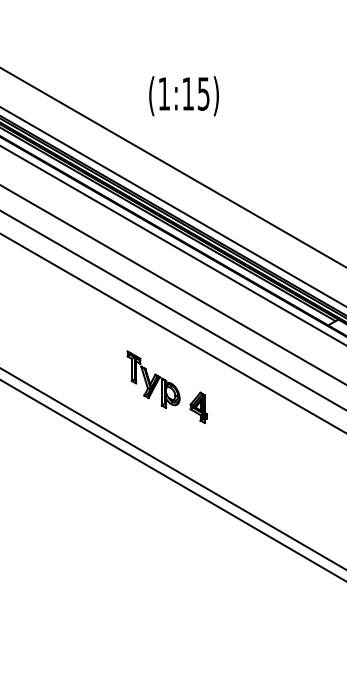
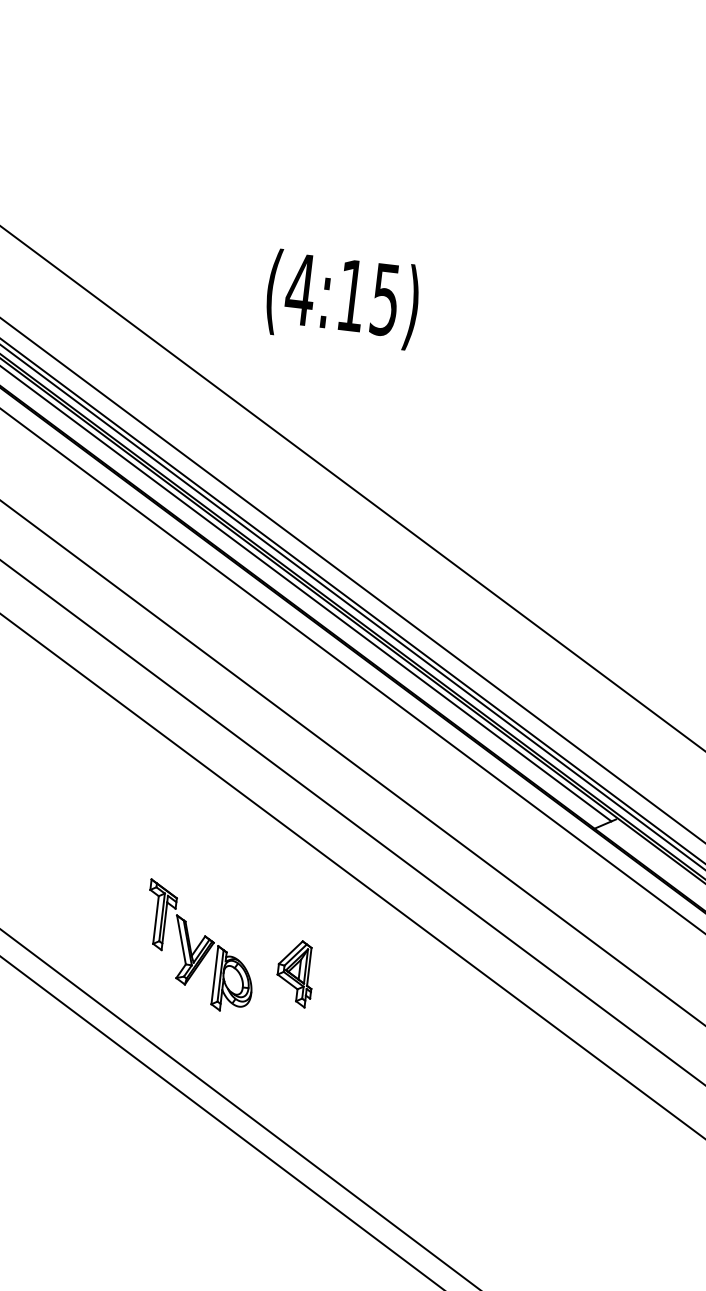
text: (163, 93) -> (299, 288), (1:15) -> (4:15)
part: (153, 379) -> (199, 945), moved

